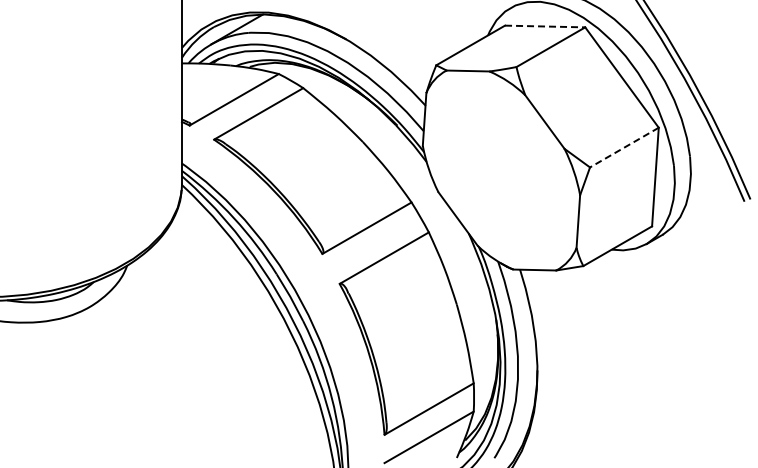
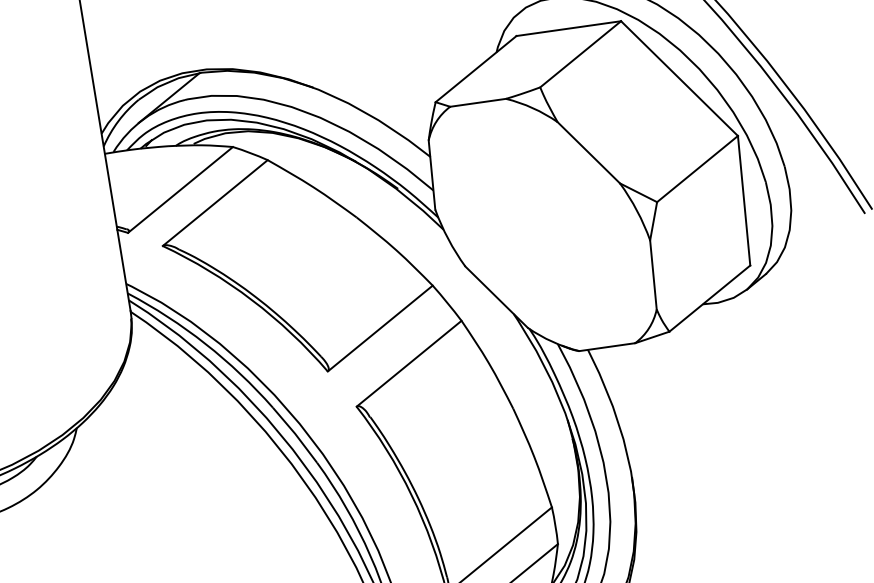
line: (545, 26) -> (569, 28), dashed -> solid
line: (624, 147) -> (697, 168), dashed -> solid

